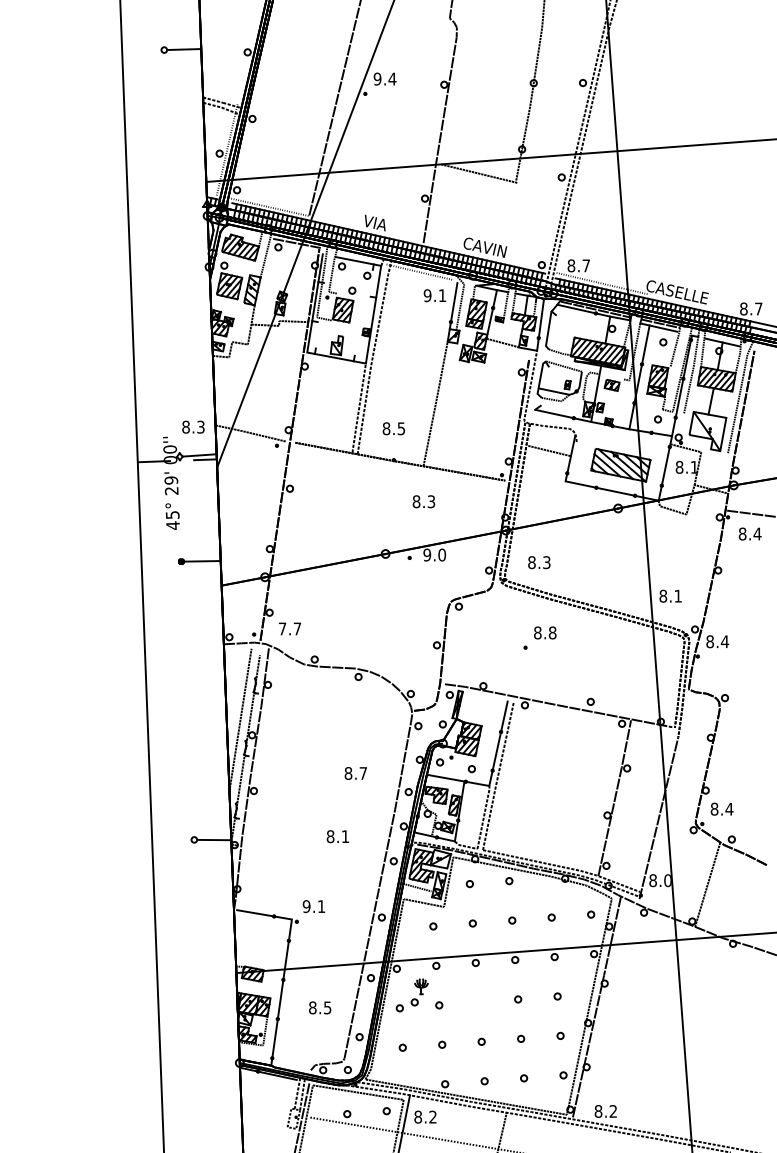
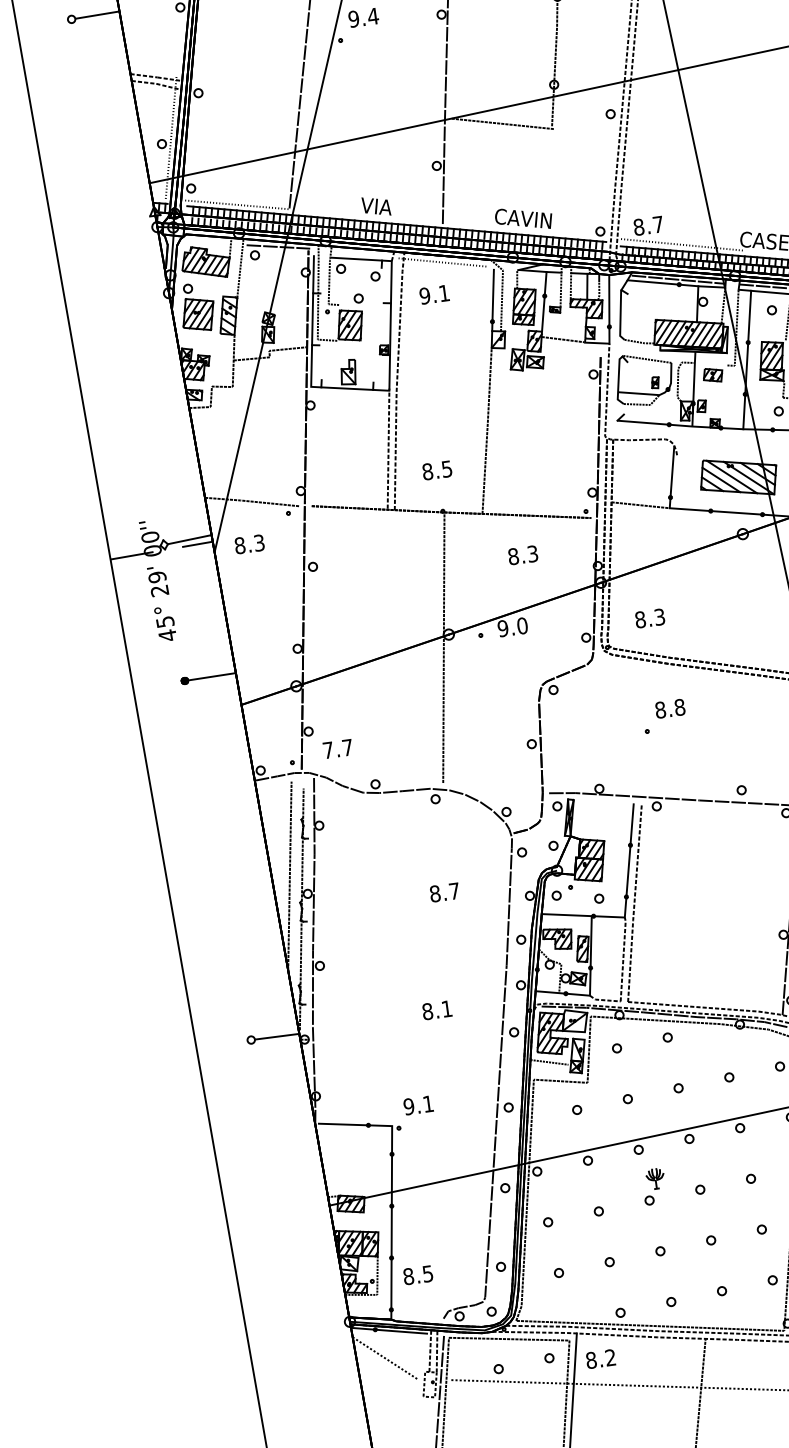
text: (434, 295) -> (433, 294), moved
text: (193, 426) -> (249, 543), moved
line: (549, 450) -> (639, 504), moved
text: (423, 501) -> (522, 555), moved
line: (380, 563) -> (443, 647), added
text: (355, 773) -> (444, 892), moved
part: (419, 992) -> (654, 1186), moved
text: (320, 1007) -> (418, 1274), moved
line: (262, 1093) -> (384, 1357), added

